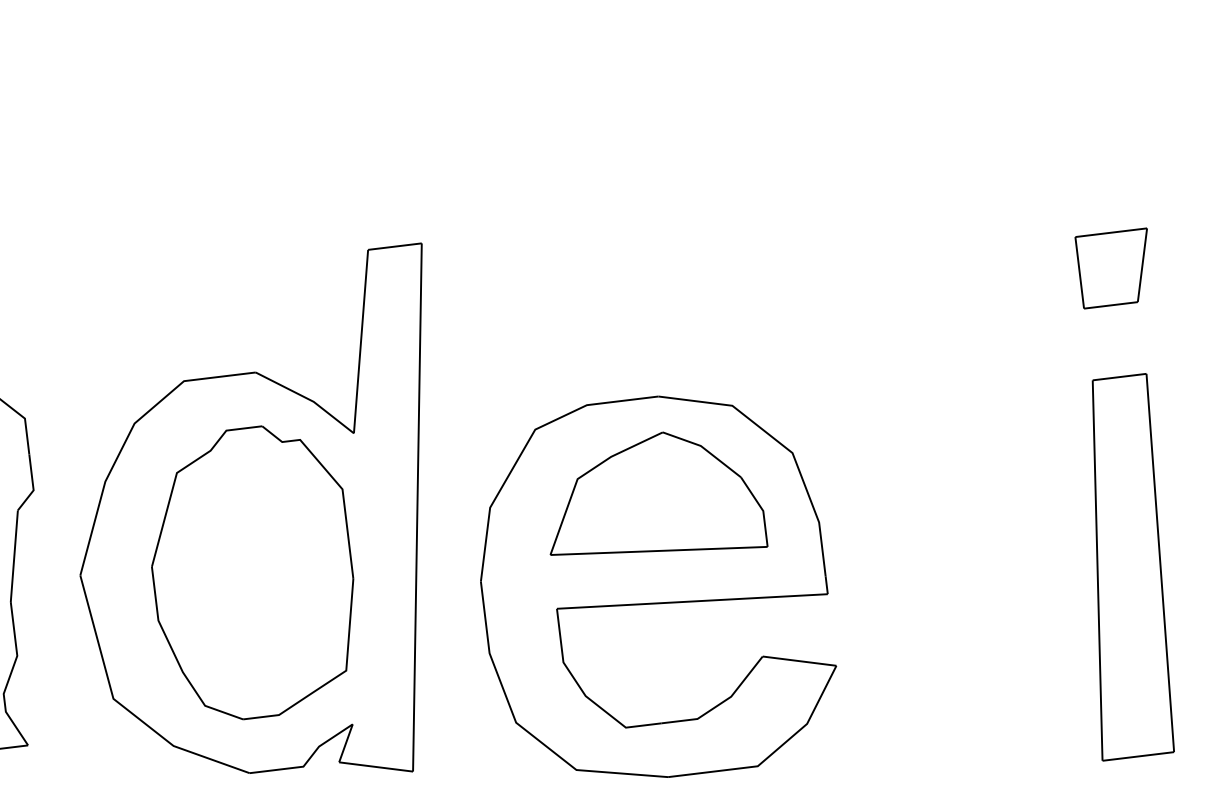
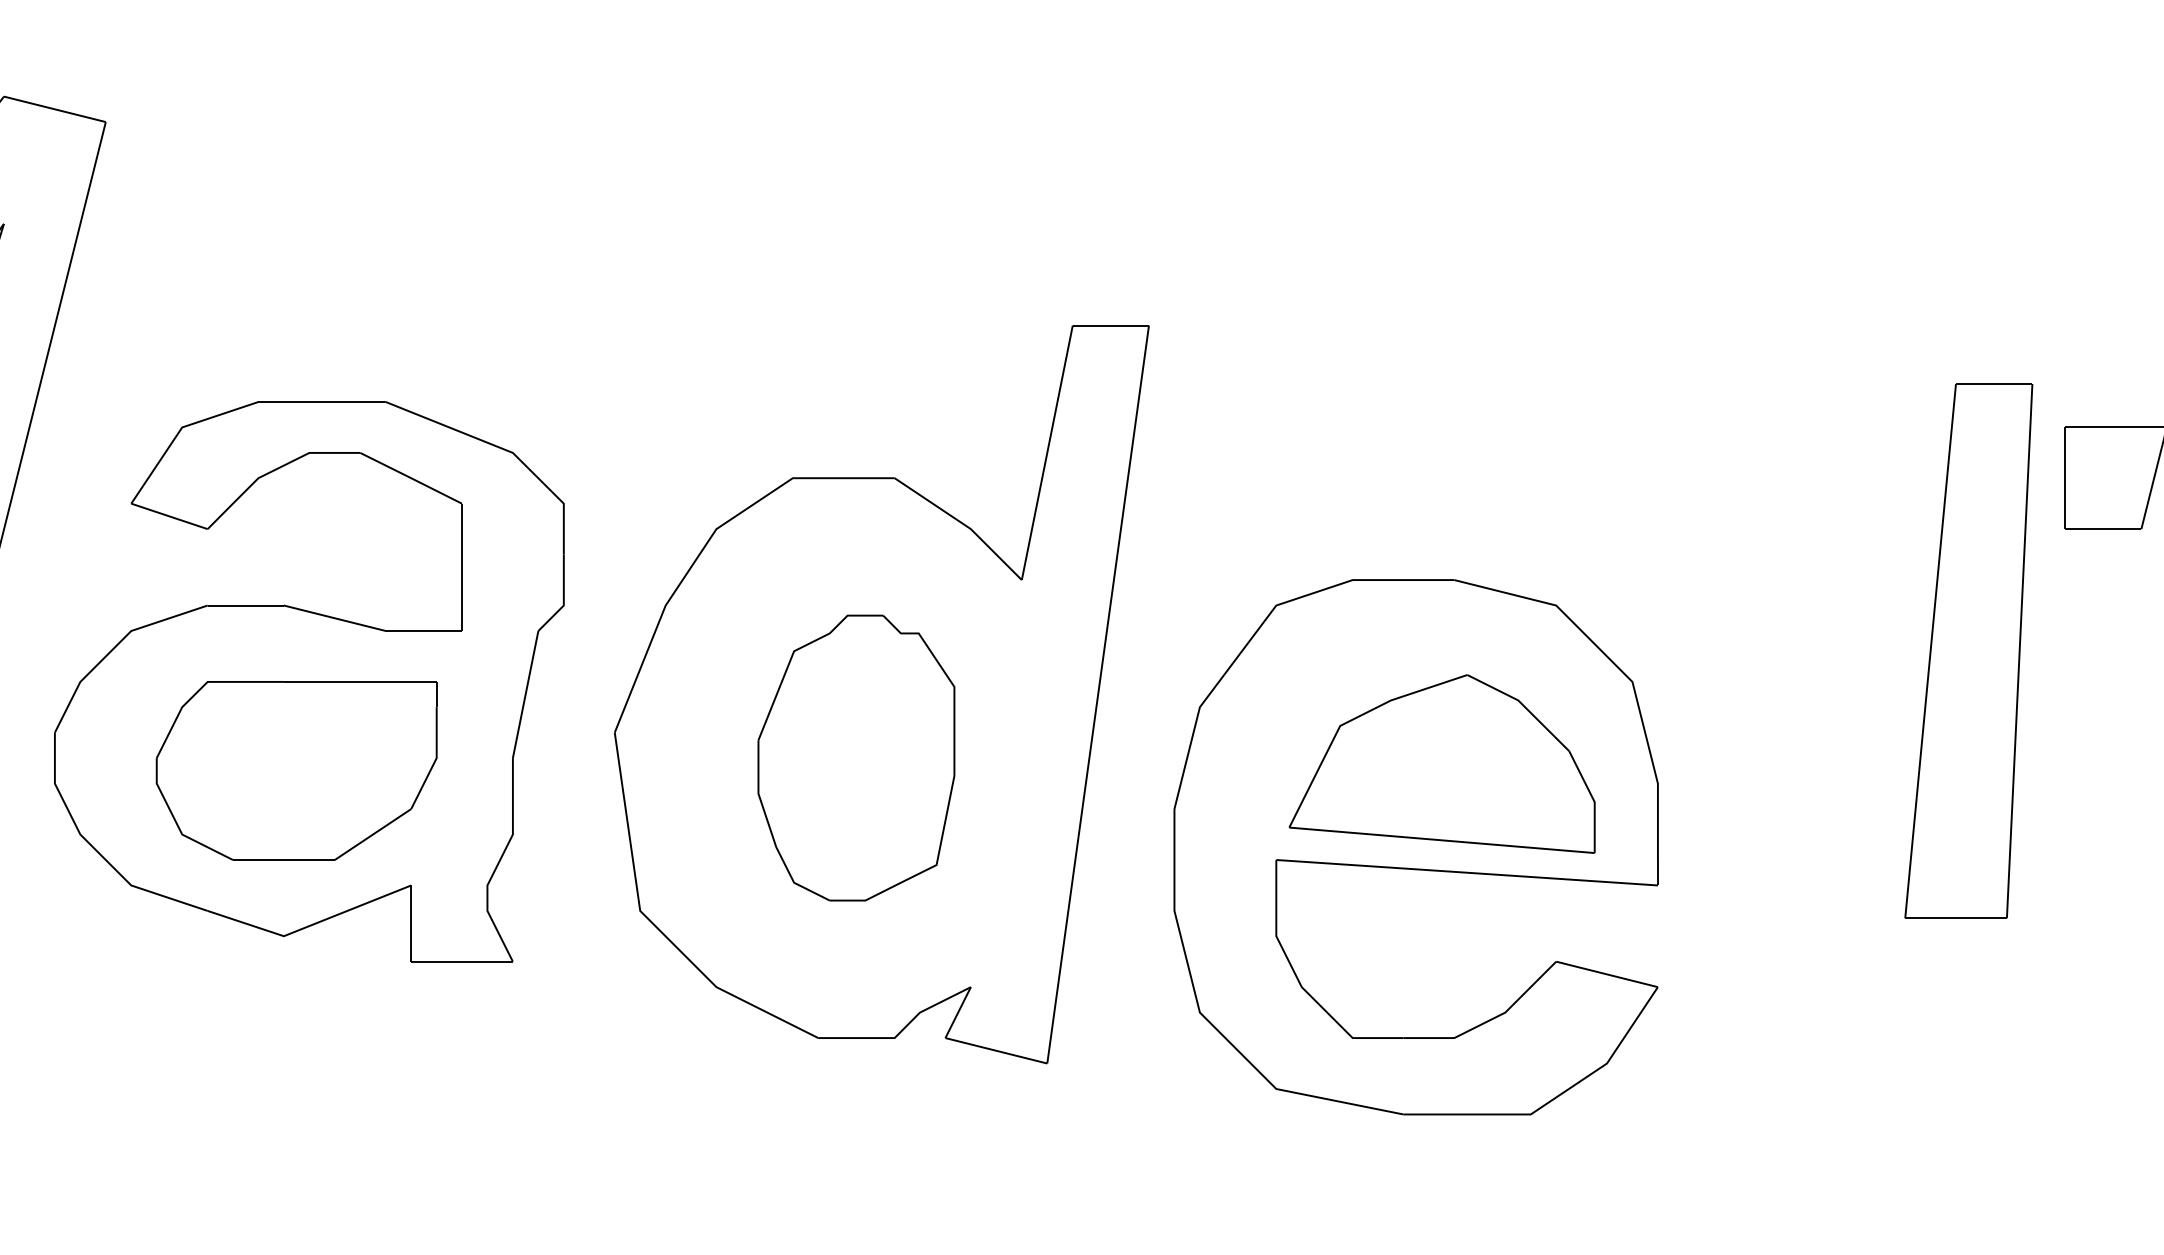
part: (652, 496) -> (1441, 763), moved
part: (1124, 566) -> (1968, 650), moved
part: (252, 572) -> (856, 757), size x0.7

